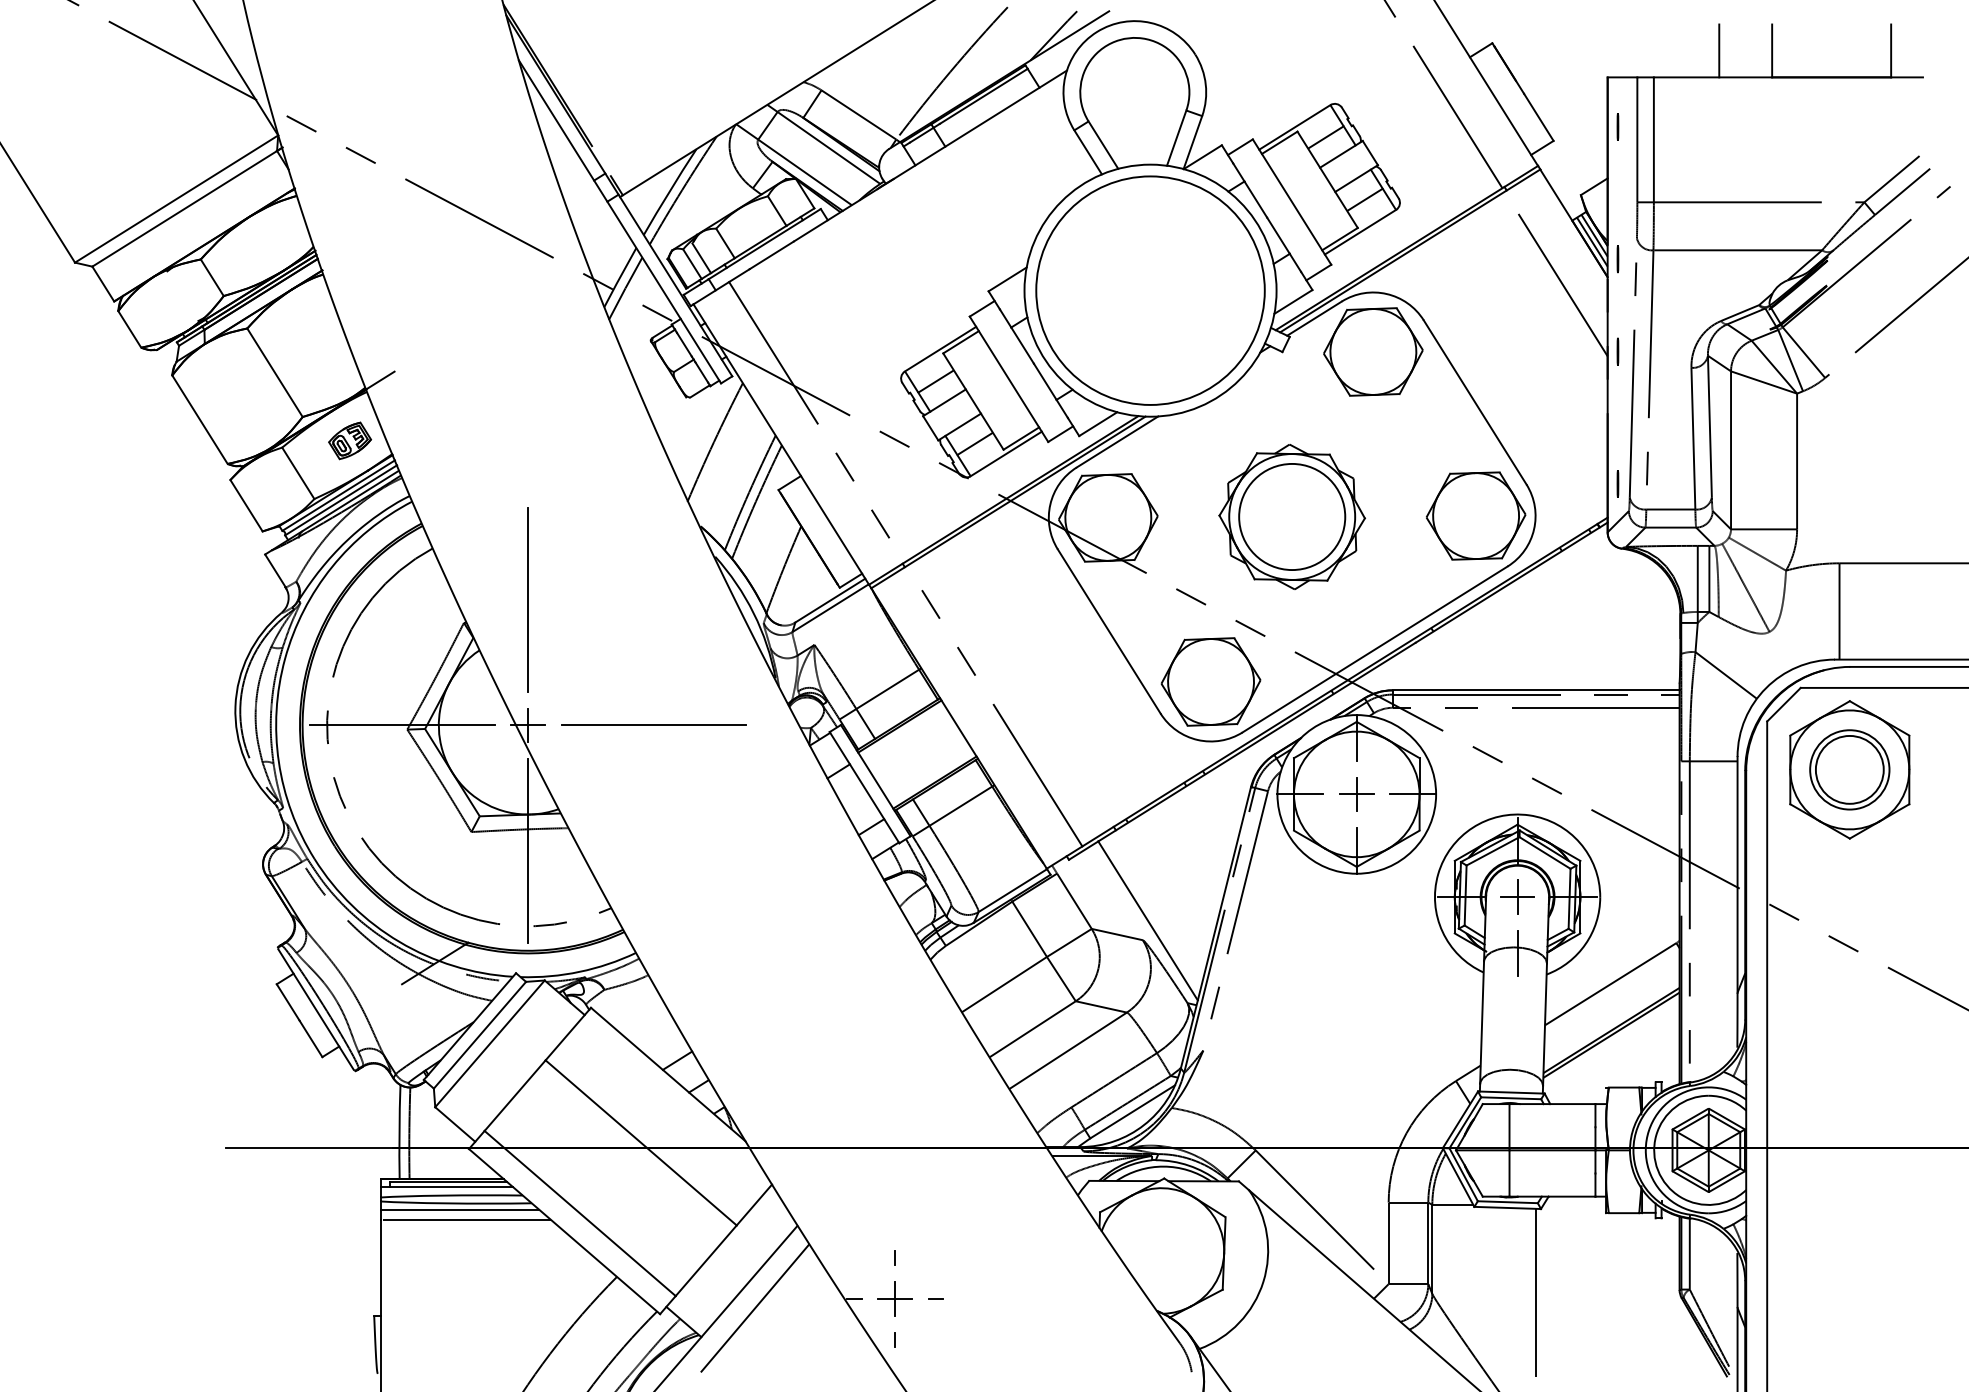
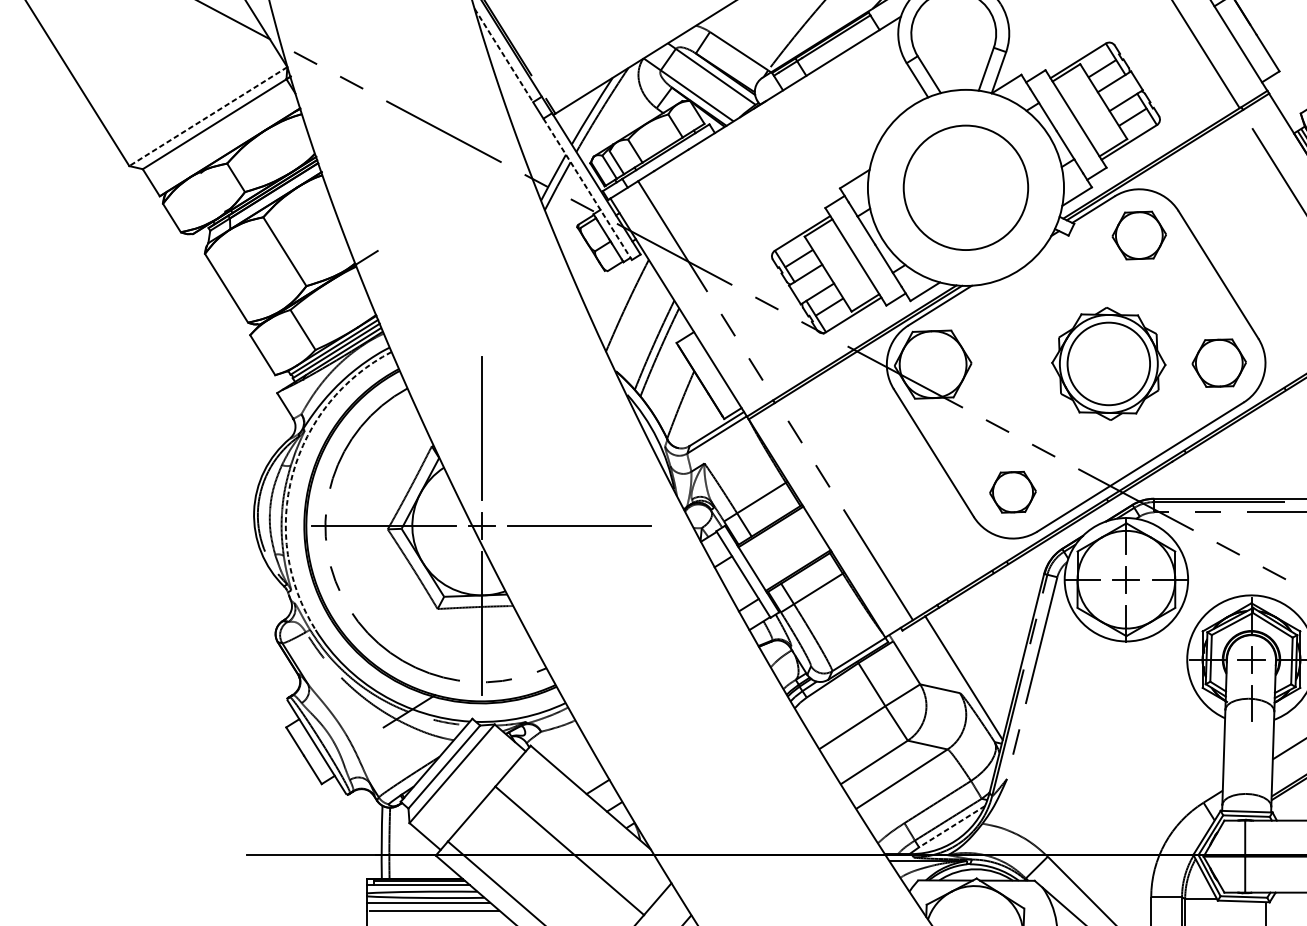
line: (556, 120) -> (503, 55), solid -> dashed
line: (176, 199) -> (208, 116), solid -> dashed
circle: (1150, 290) -> (965, 187), size x0.7
line: (664, 292) -> (587, 189), solid -> dashed
part: (1373, 351) -> (1139, 235), size x0.7
part: (349, 440) -> (342, 304), removed
part: (1476, 515) -> (1219, 362), size x0.7
part: (1291, 516) -> (1108, 363), moved
arc: (285, 658) -> (293, 474), solid -> dashed
part: (1210, 681) -> (1012, 491), size x0.6
line: (1132, 1112) -> (951, 827), solid -> dashed

